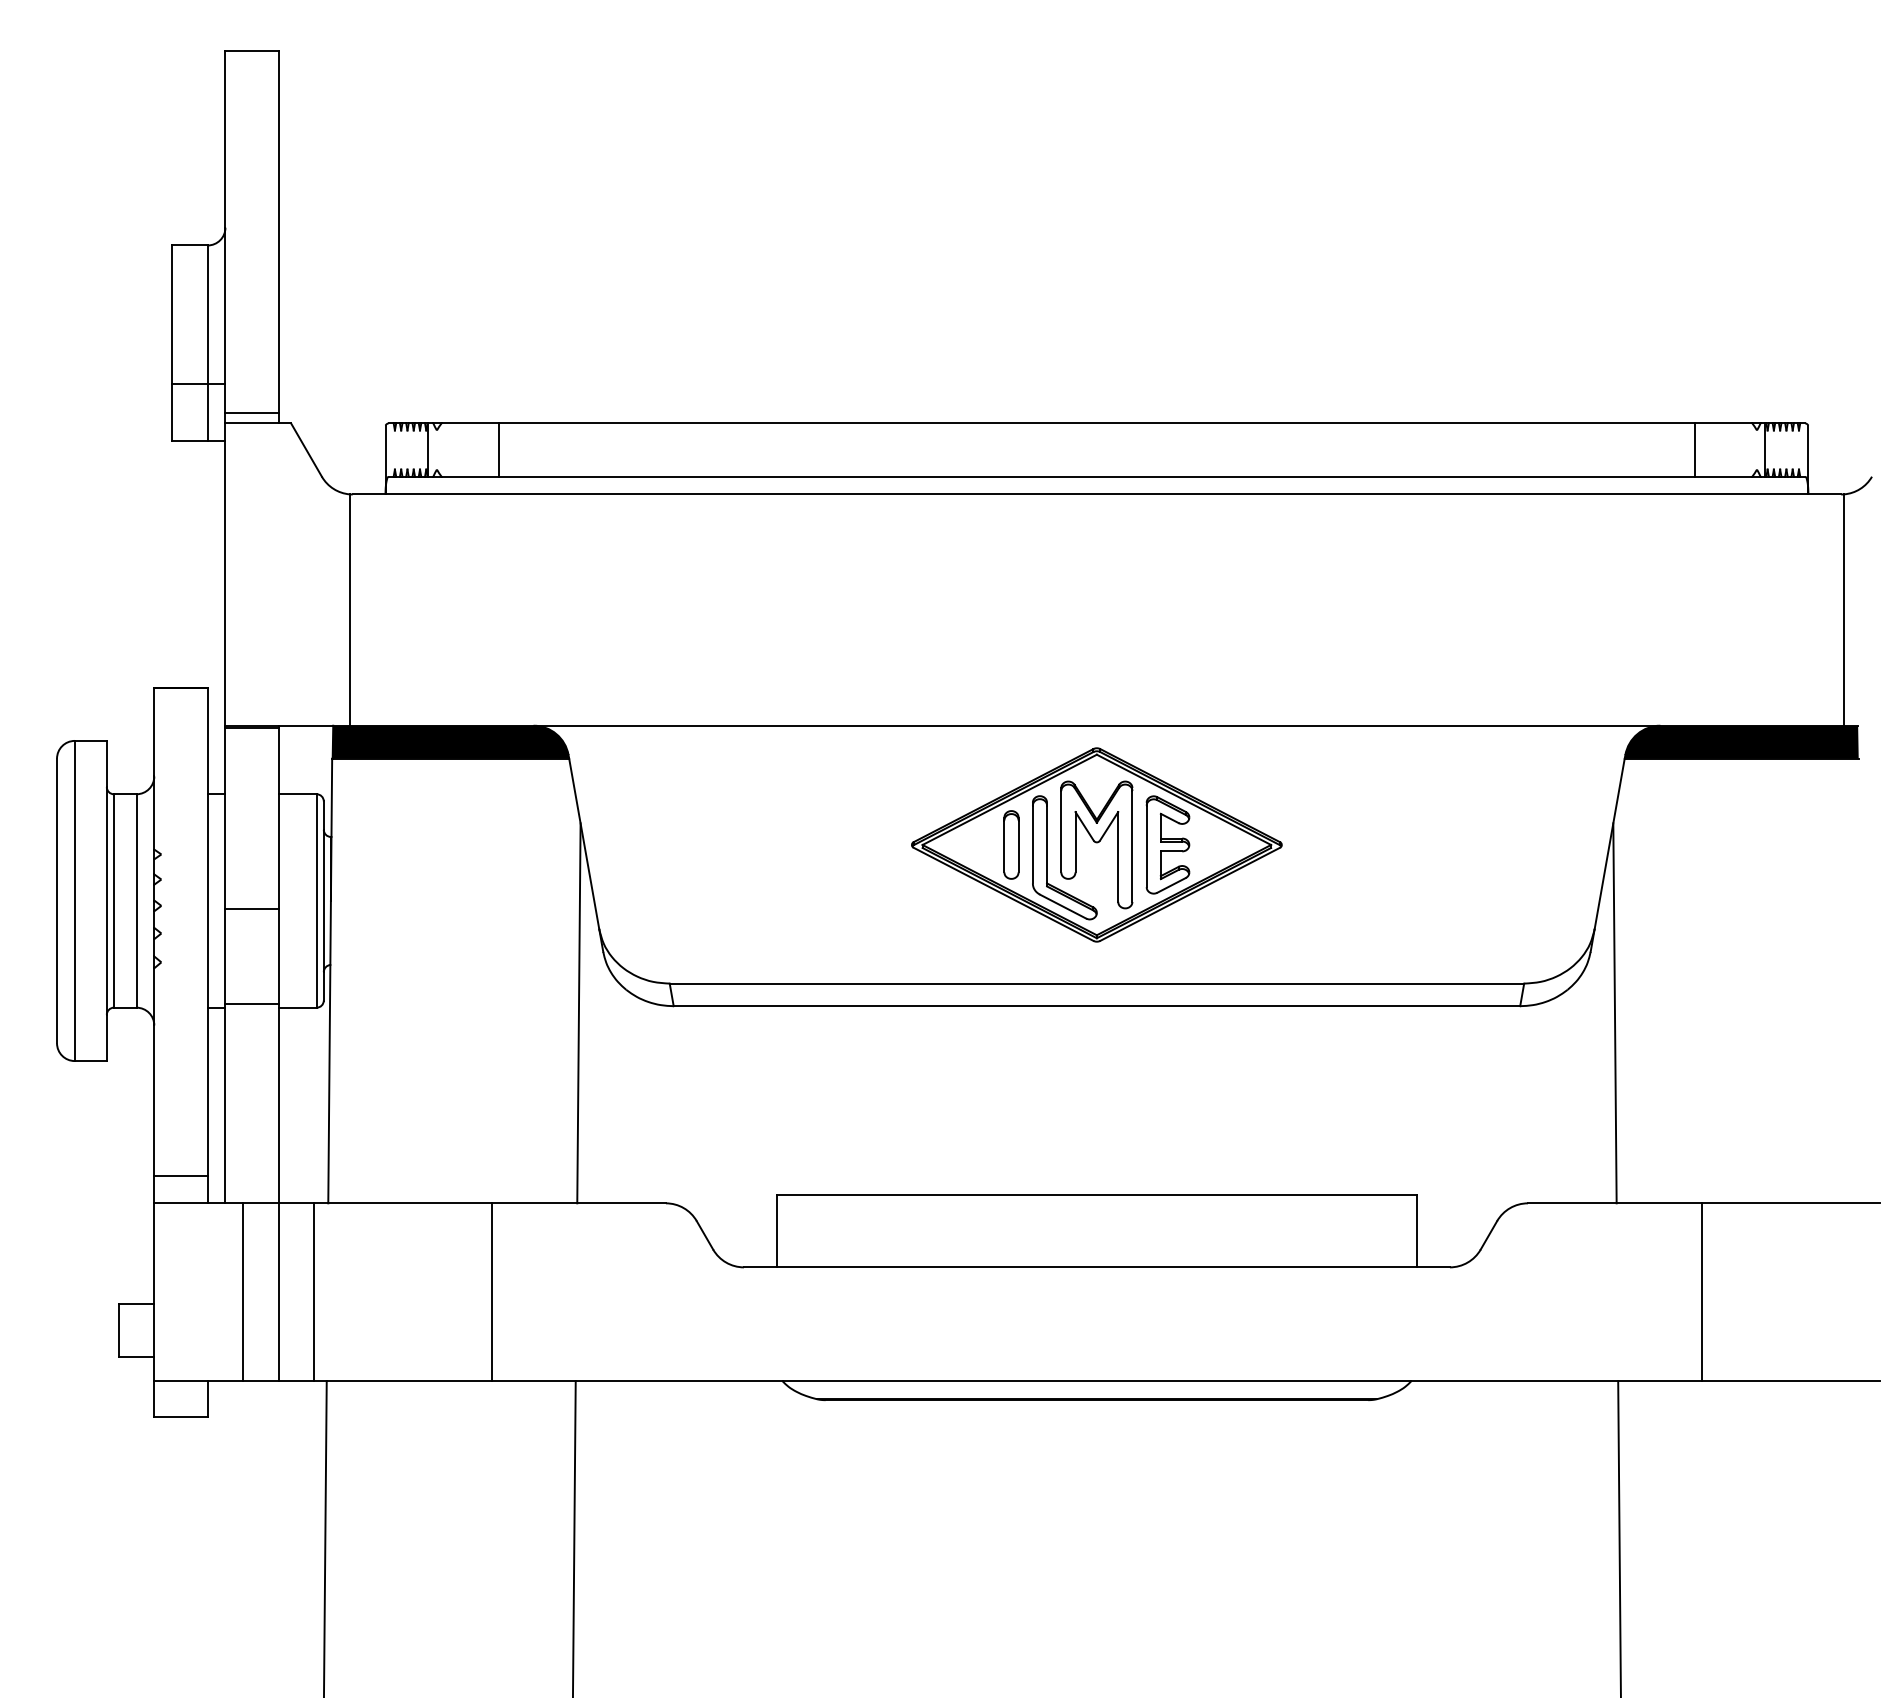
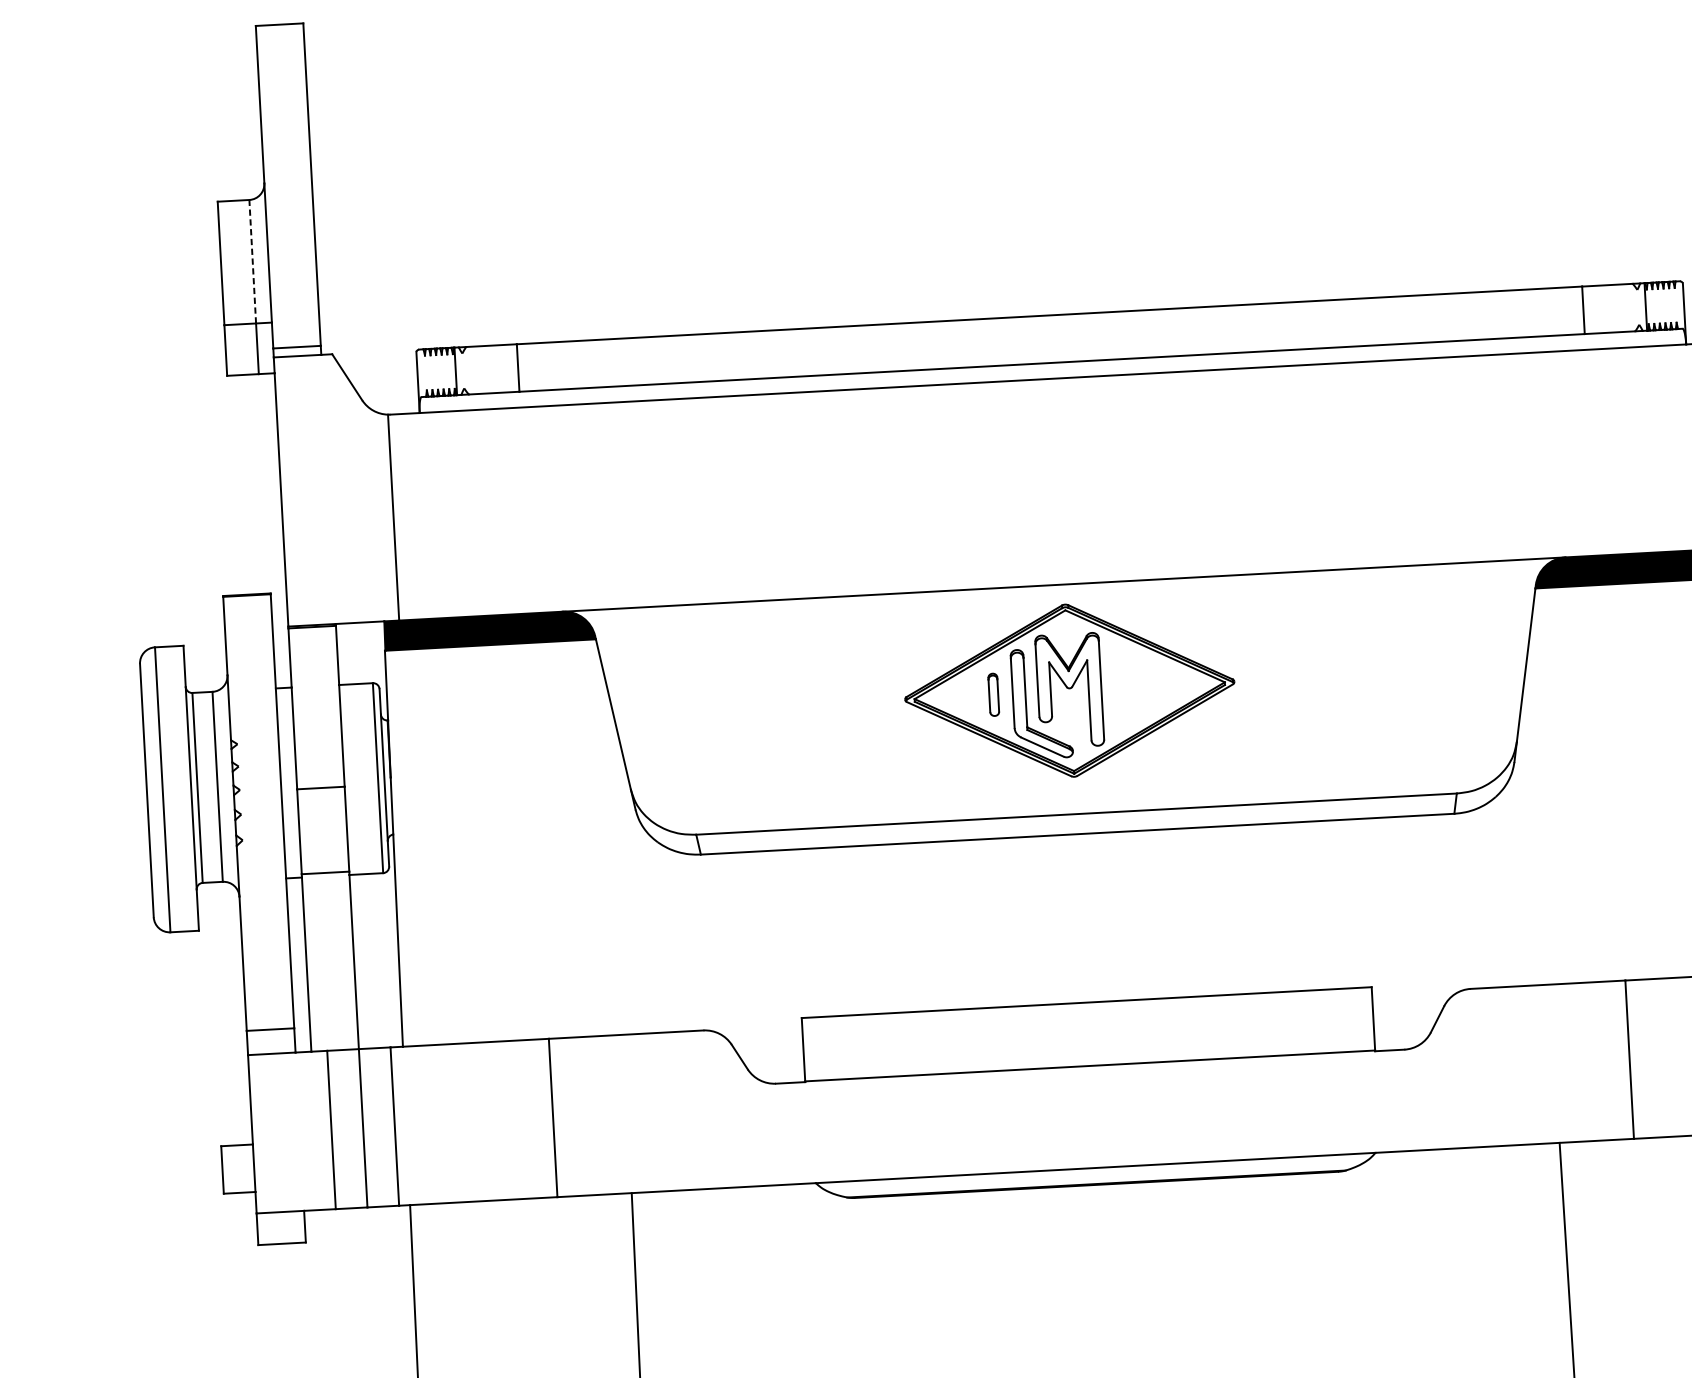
line: (207, 314) -> (252, 261), solid -> dashed
part: (1011, 844) -> (993, 694), size x0.7
part: (1167, 844) -> (1132, 686), removed
line: (578, 1013) -> (616, 865), removed
line: (1614, 1013) -> (1538, 815), removed

